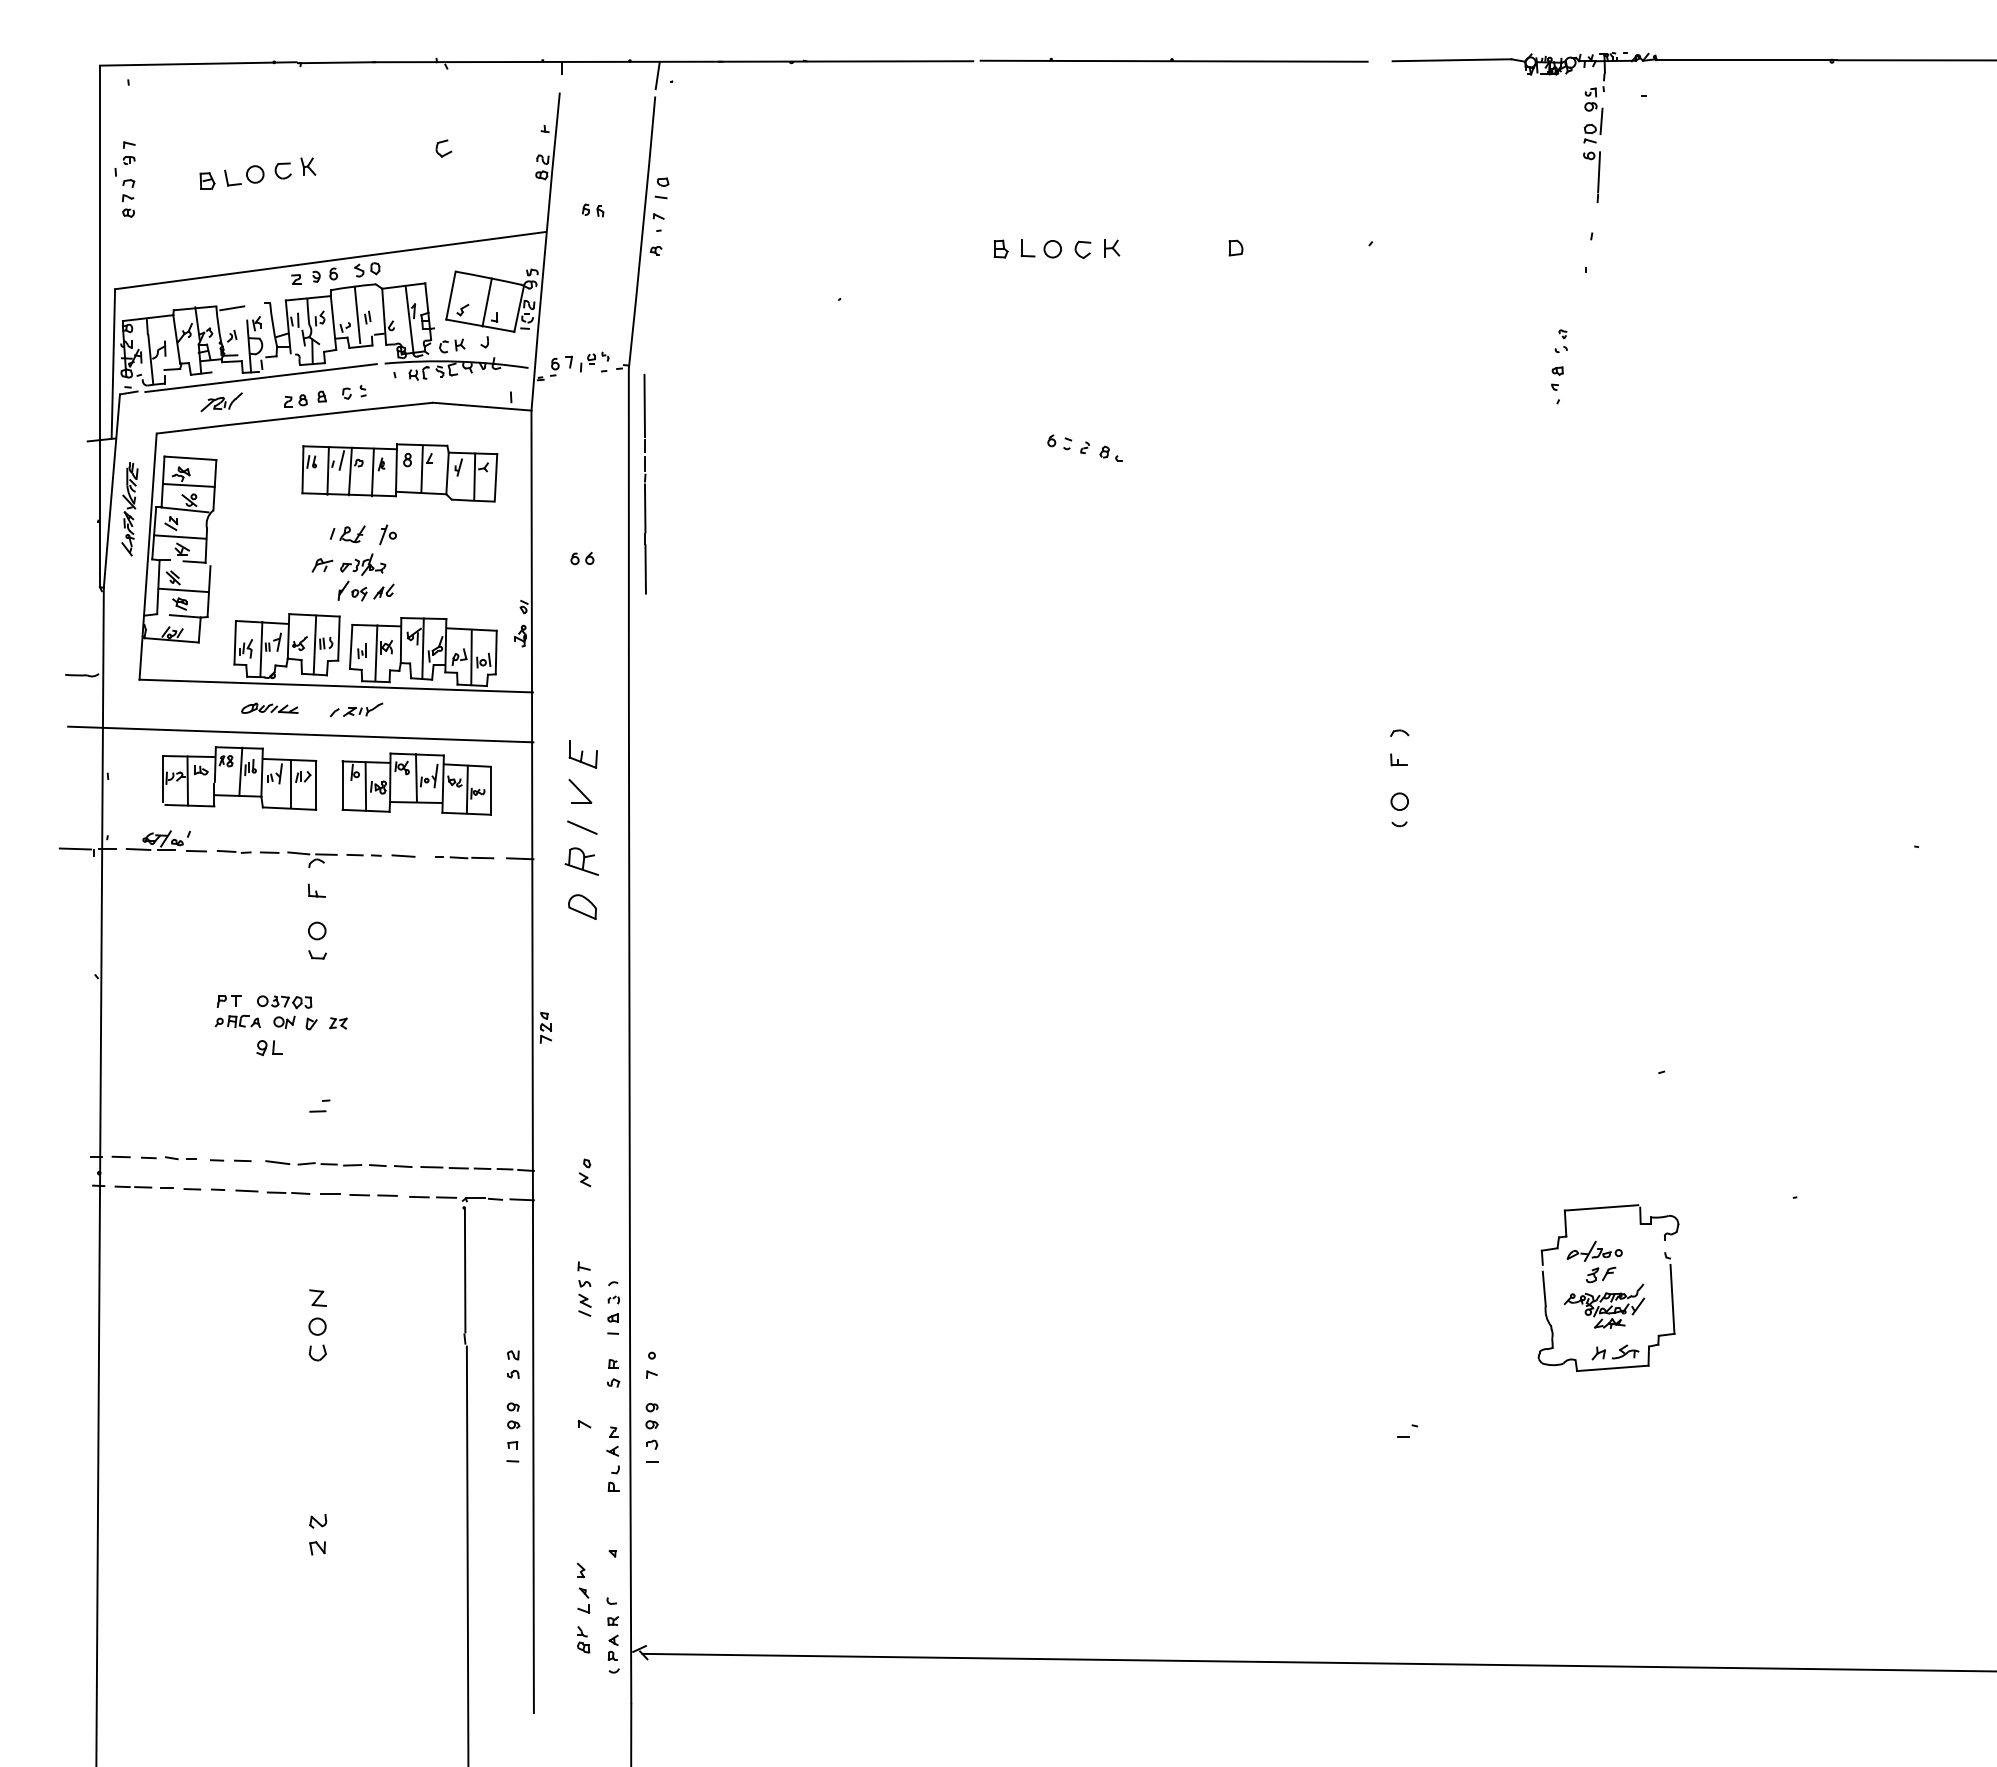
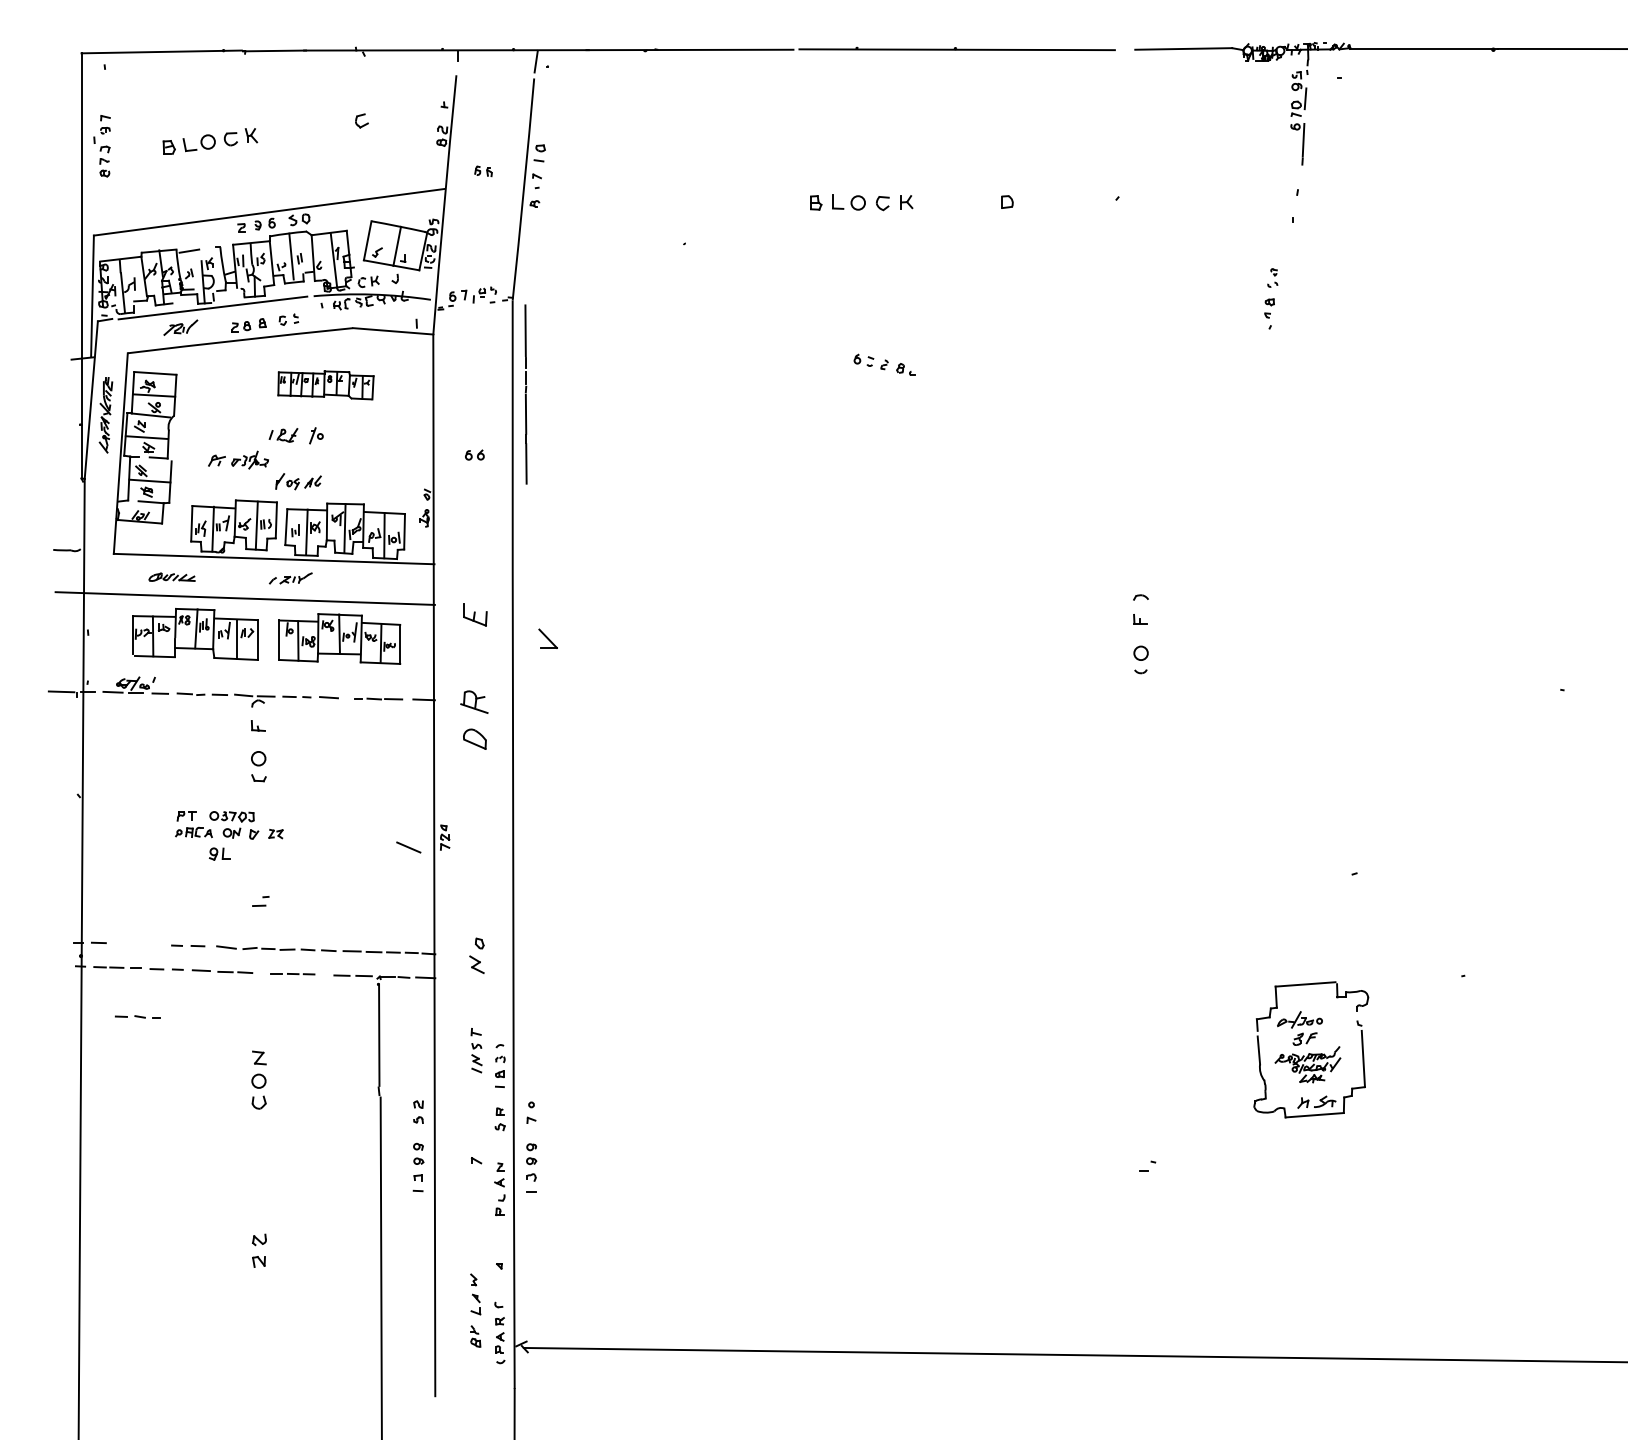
part: (399, 473) -> (325, 385), size x0.6
part: (348, 563) -> (238, 459), moved
part: (269, 707) -> (171, 576), moved
part: (579, 790) -> (547, 638), moved
line: (582, 827) -> (408, 847), moved
part: (168, 1157) -> (137, 1016), moved
part: (584, 1172) -> (476, 955), size x1.6
part: (358, 1194) -> (292, 973), size x0.7

